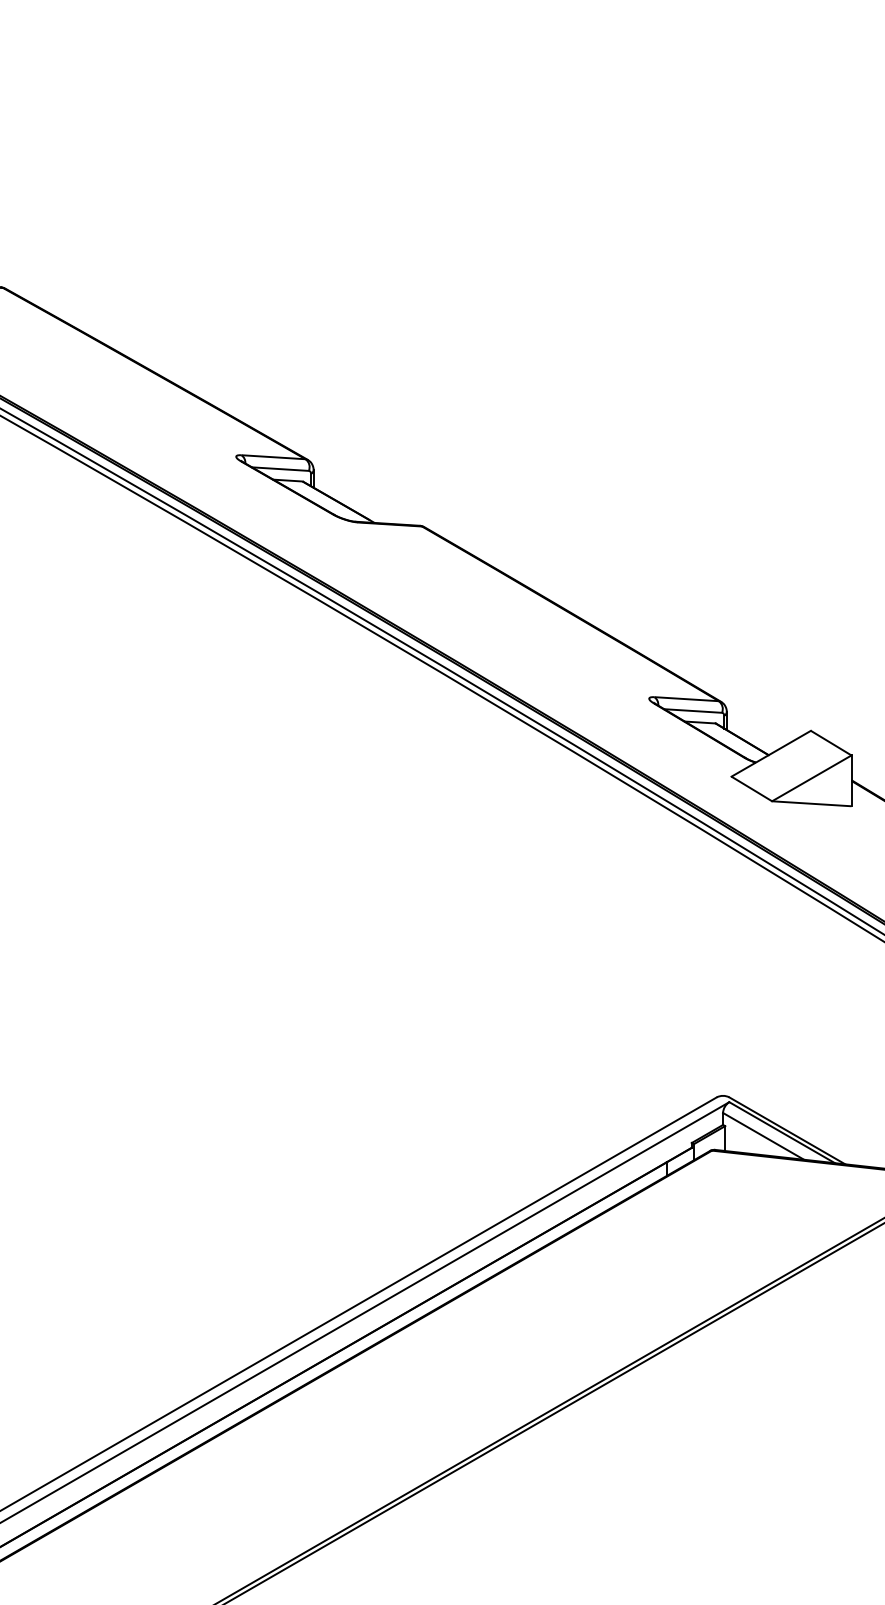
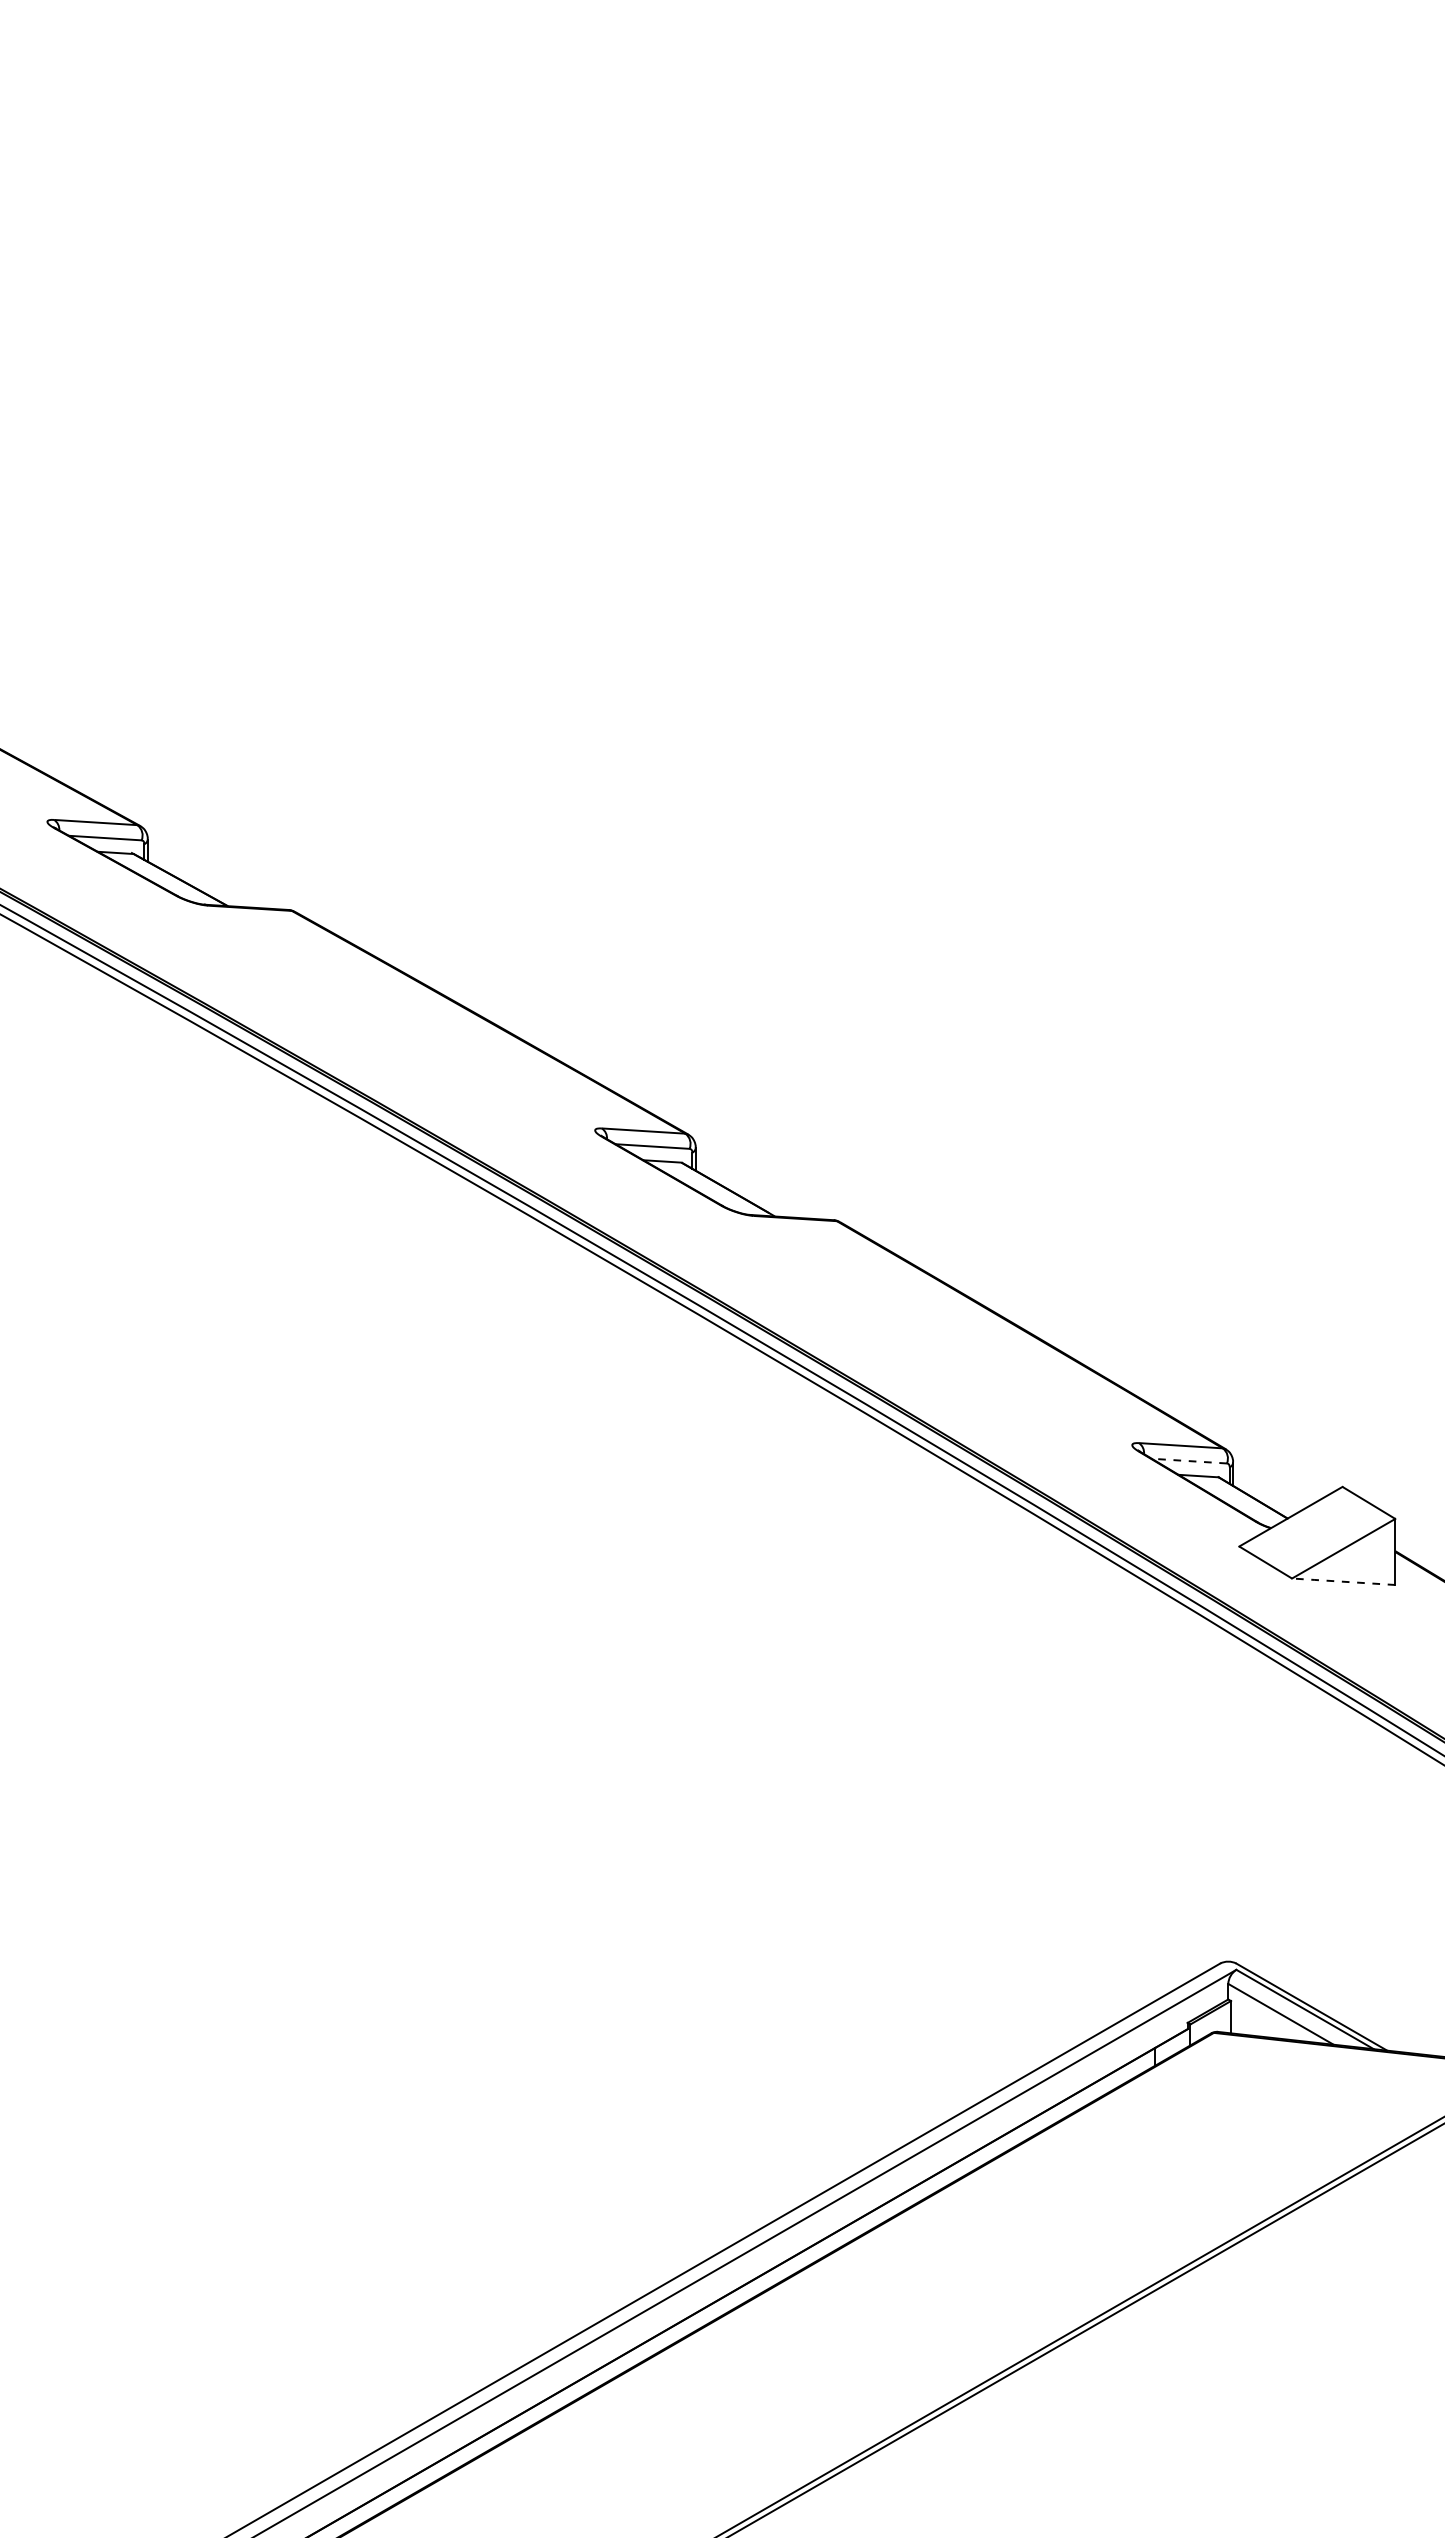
line: (693, 711) -> (1189, 1461), solid -> dashed
line: (810, 803) -> (1342, 1581), solid -> dashed

